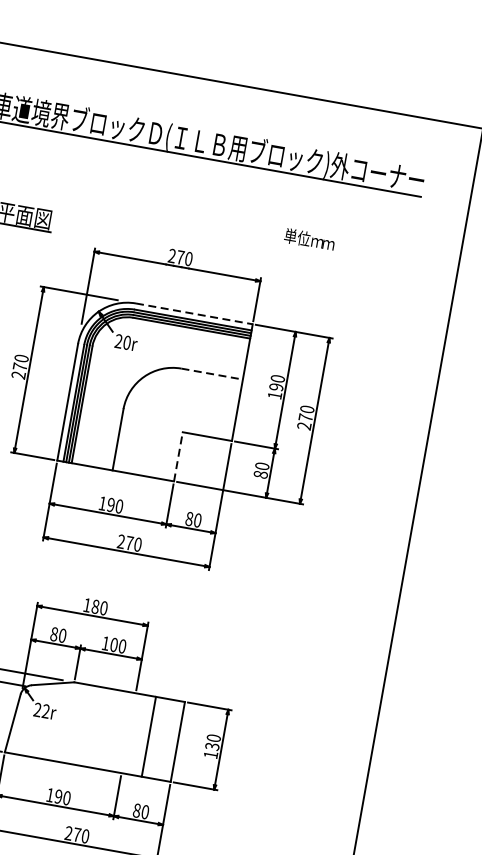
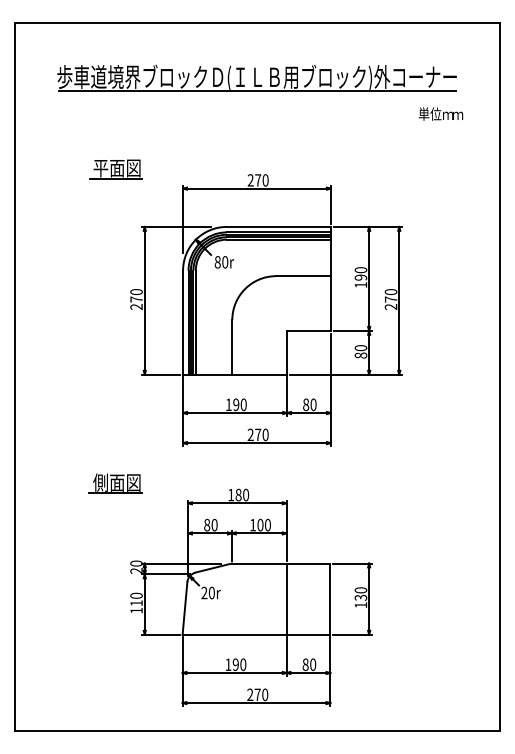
text: (309, 238) -> (440, 113), moved
line: (194, 313) -> (278, 226), dashed -> solid
text: (118, 341) -> (217, 262), 20r -> 80r
line: (212, 374) -> (303, 276), dashed -> solid
line: (178, 456) -> (287, 352), dashed -> solid
text: (45, 710) -> (211, 592), 22r -> 20r
line: (148, 736) -> (286, 598), moved

